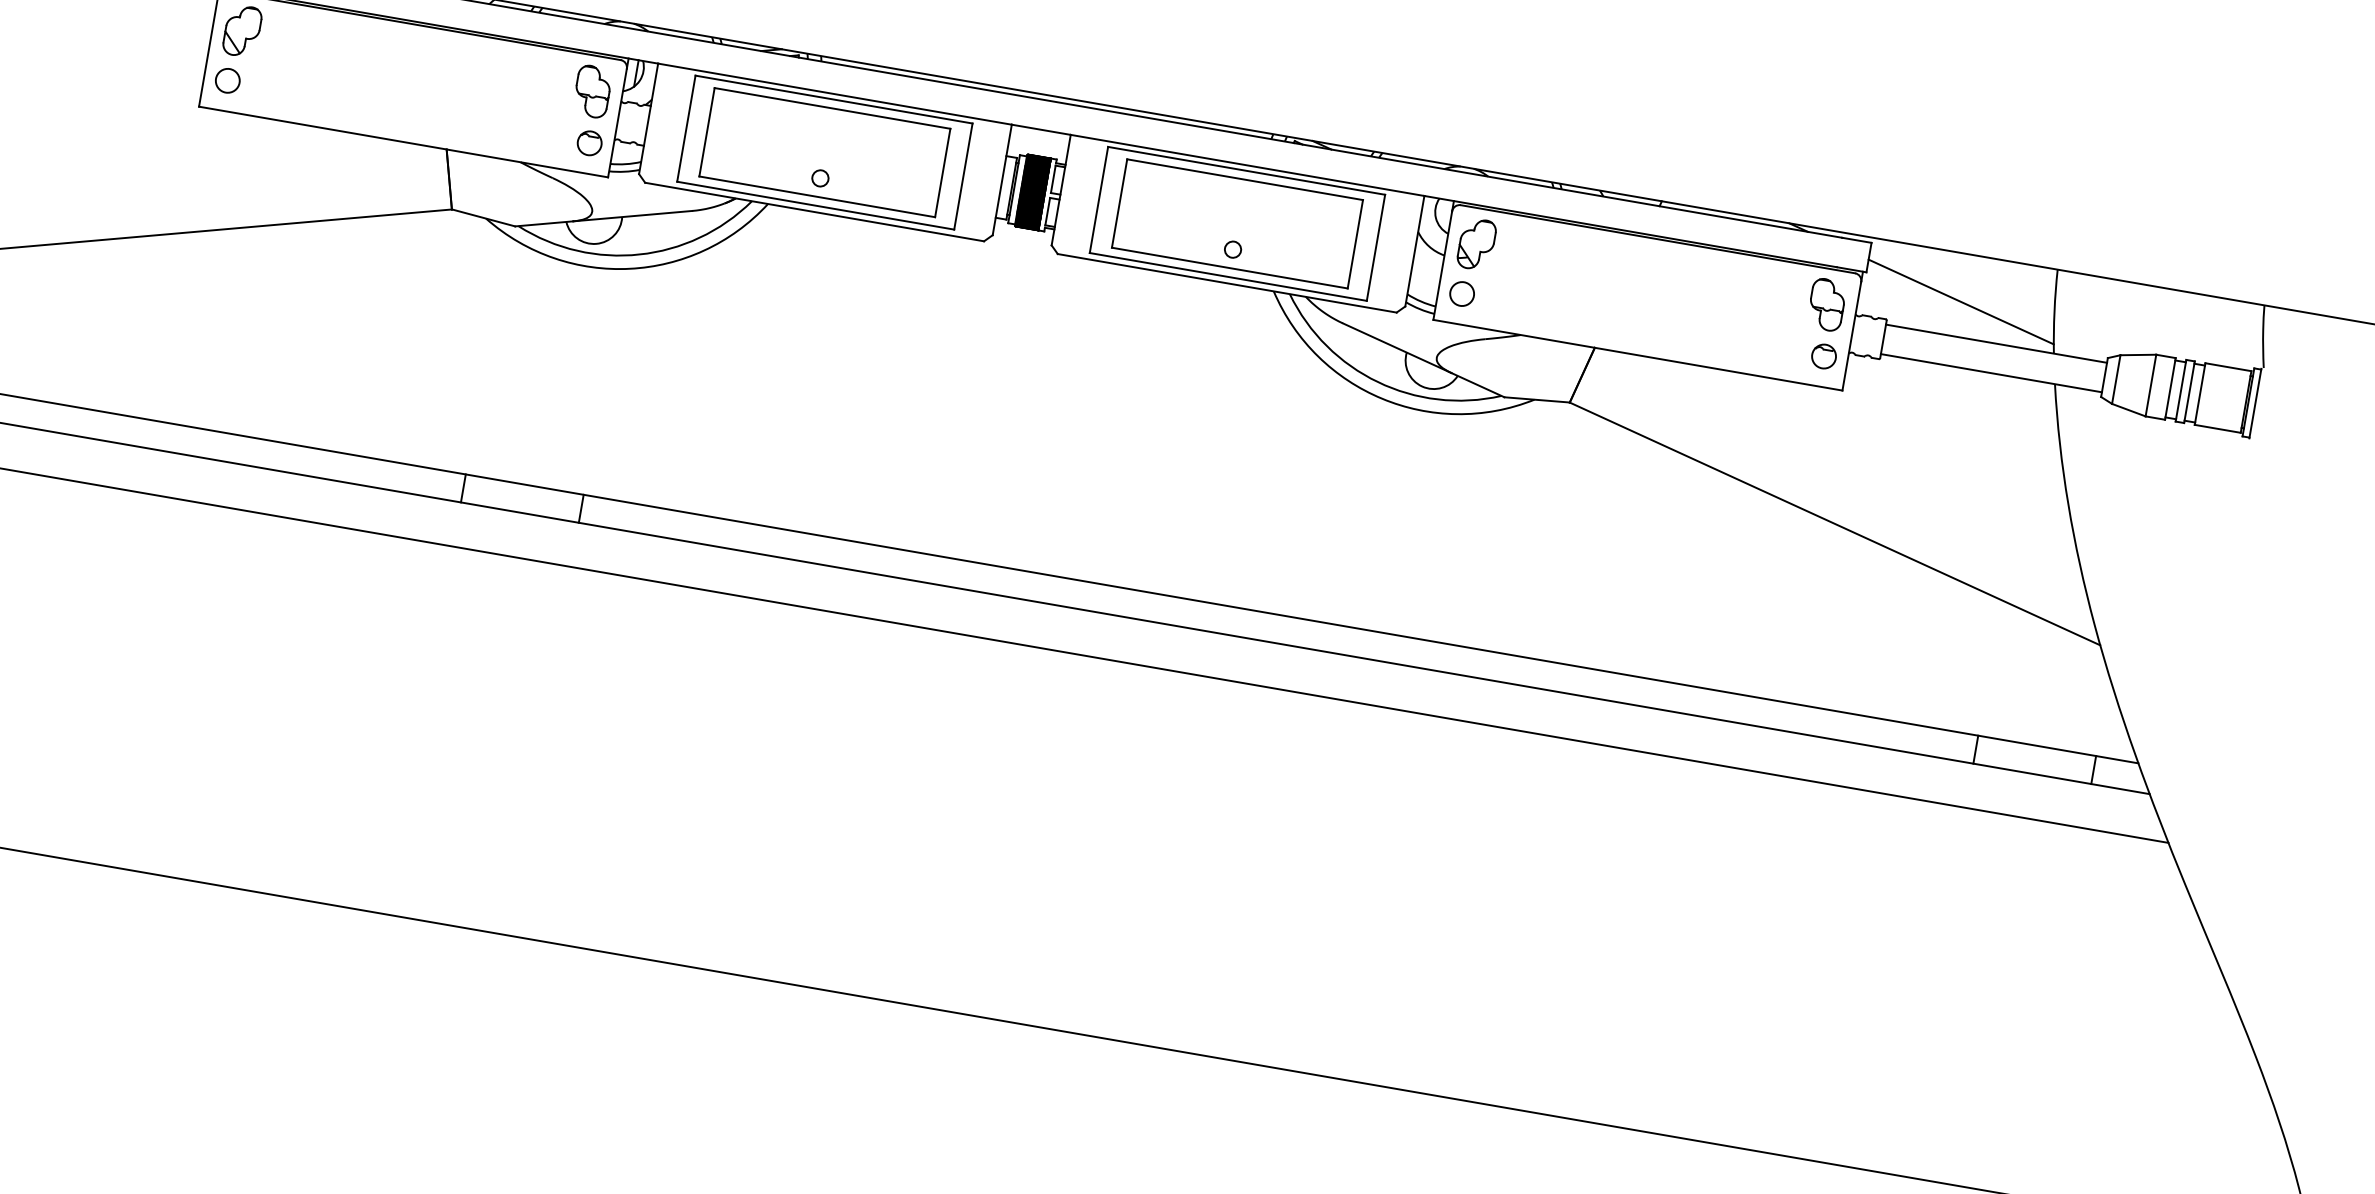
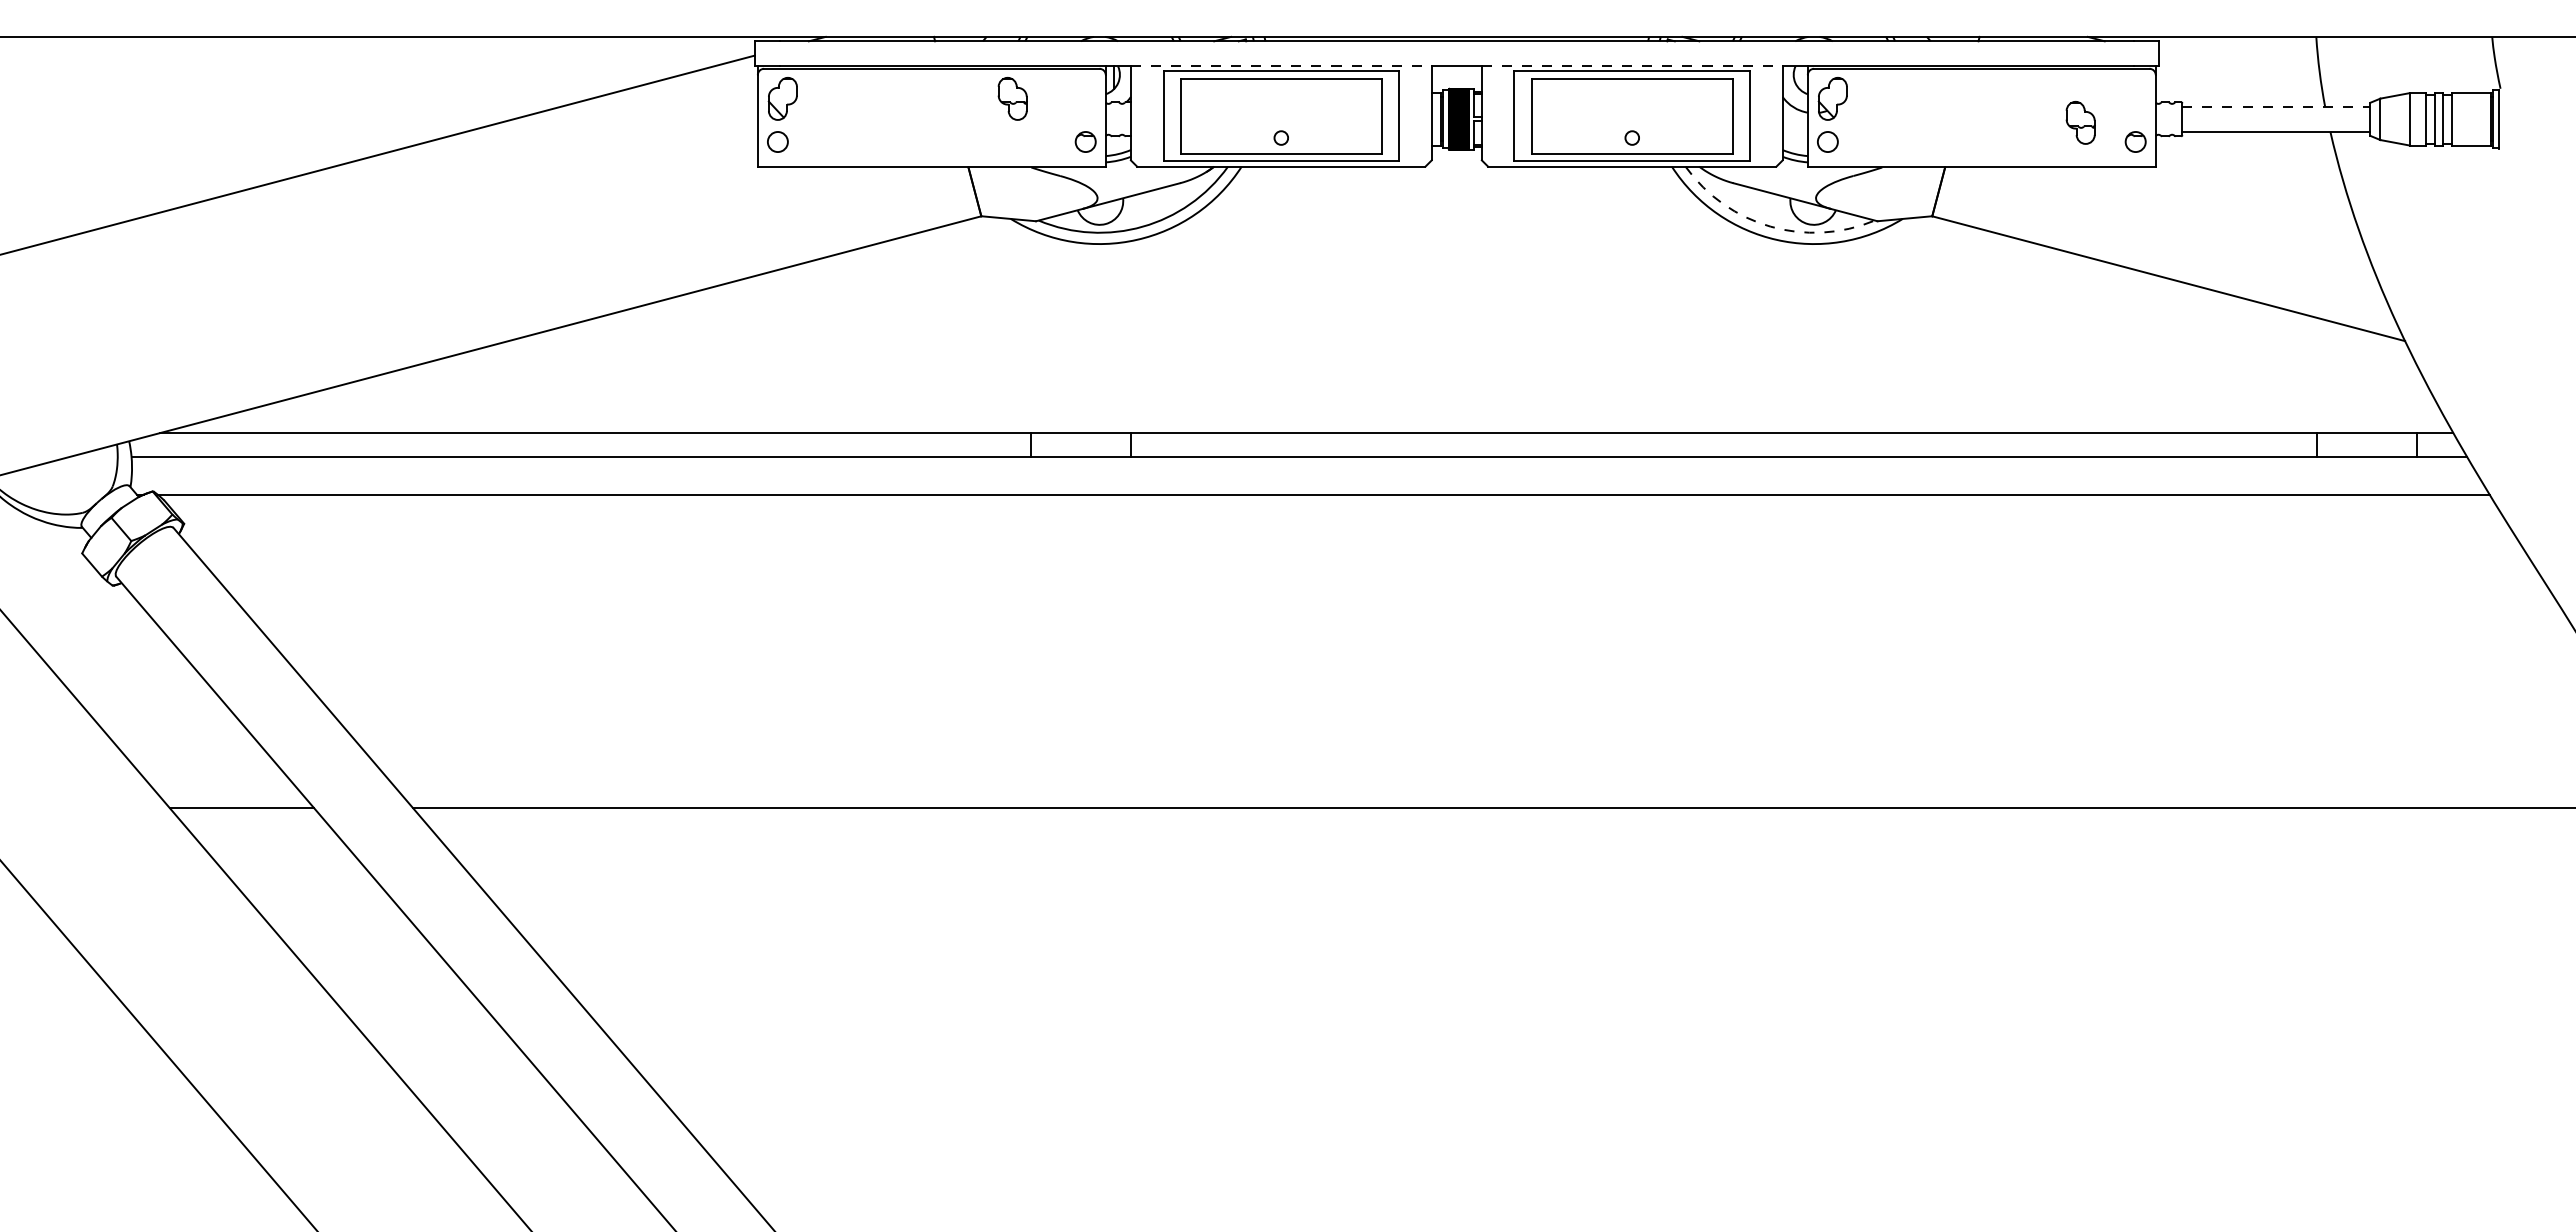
part: (592, 91) -> (1012, 98), moved
line: (835, 94) -> (1281, 66), solid -> dashed
line: (1247, 165) -> (1632, 66), solid -> dashed
line: (1960, 301) -> (2240, 77), removed
part: (1826, 304) -> (2080, 122), moved
line: (1996, 343) -> (2276, 106), solid -> dashed
arc: (1377, 381) -> (1770, 226), solid -> dashed

